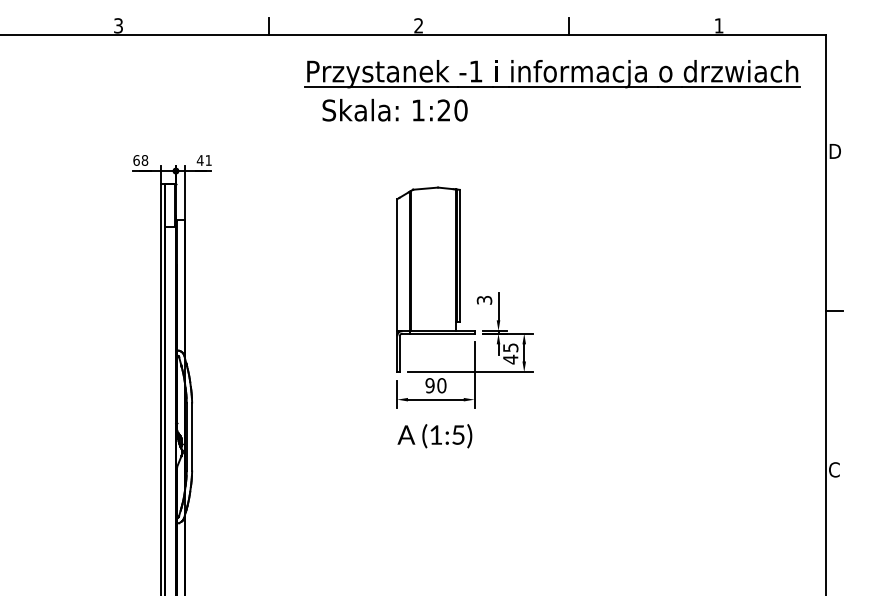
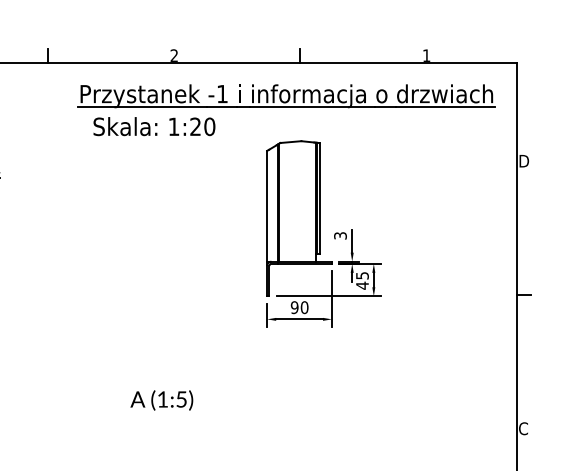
part: (464, 297) -> (323, 233), moved
text: (434, 436) -> (161, 400), moved

